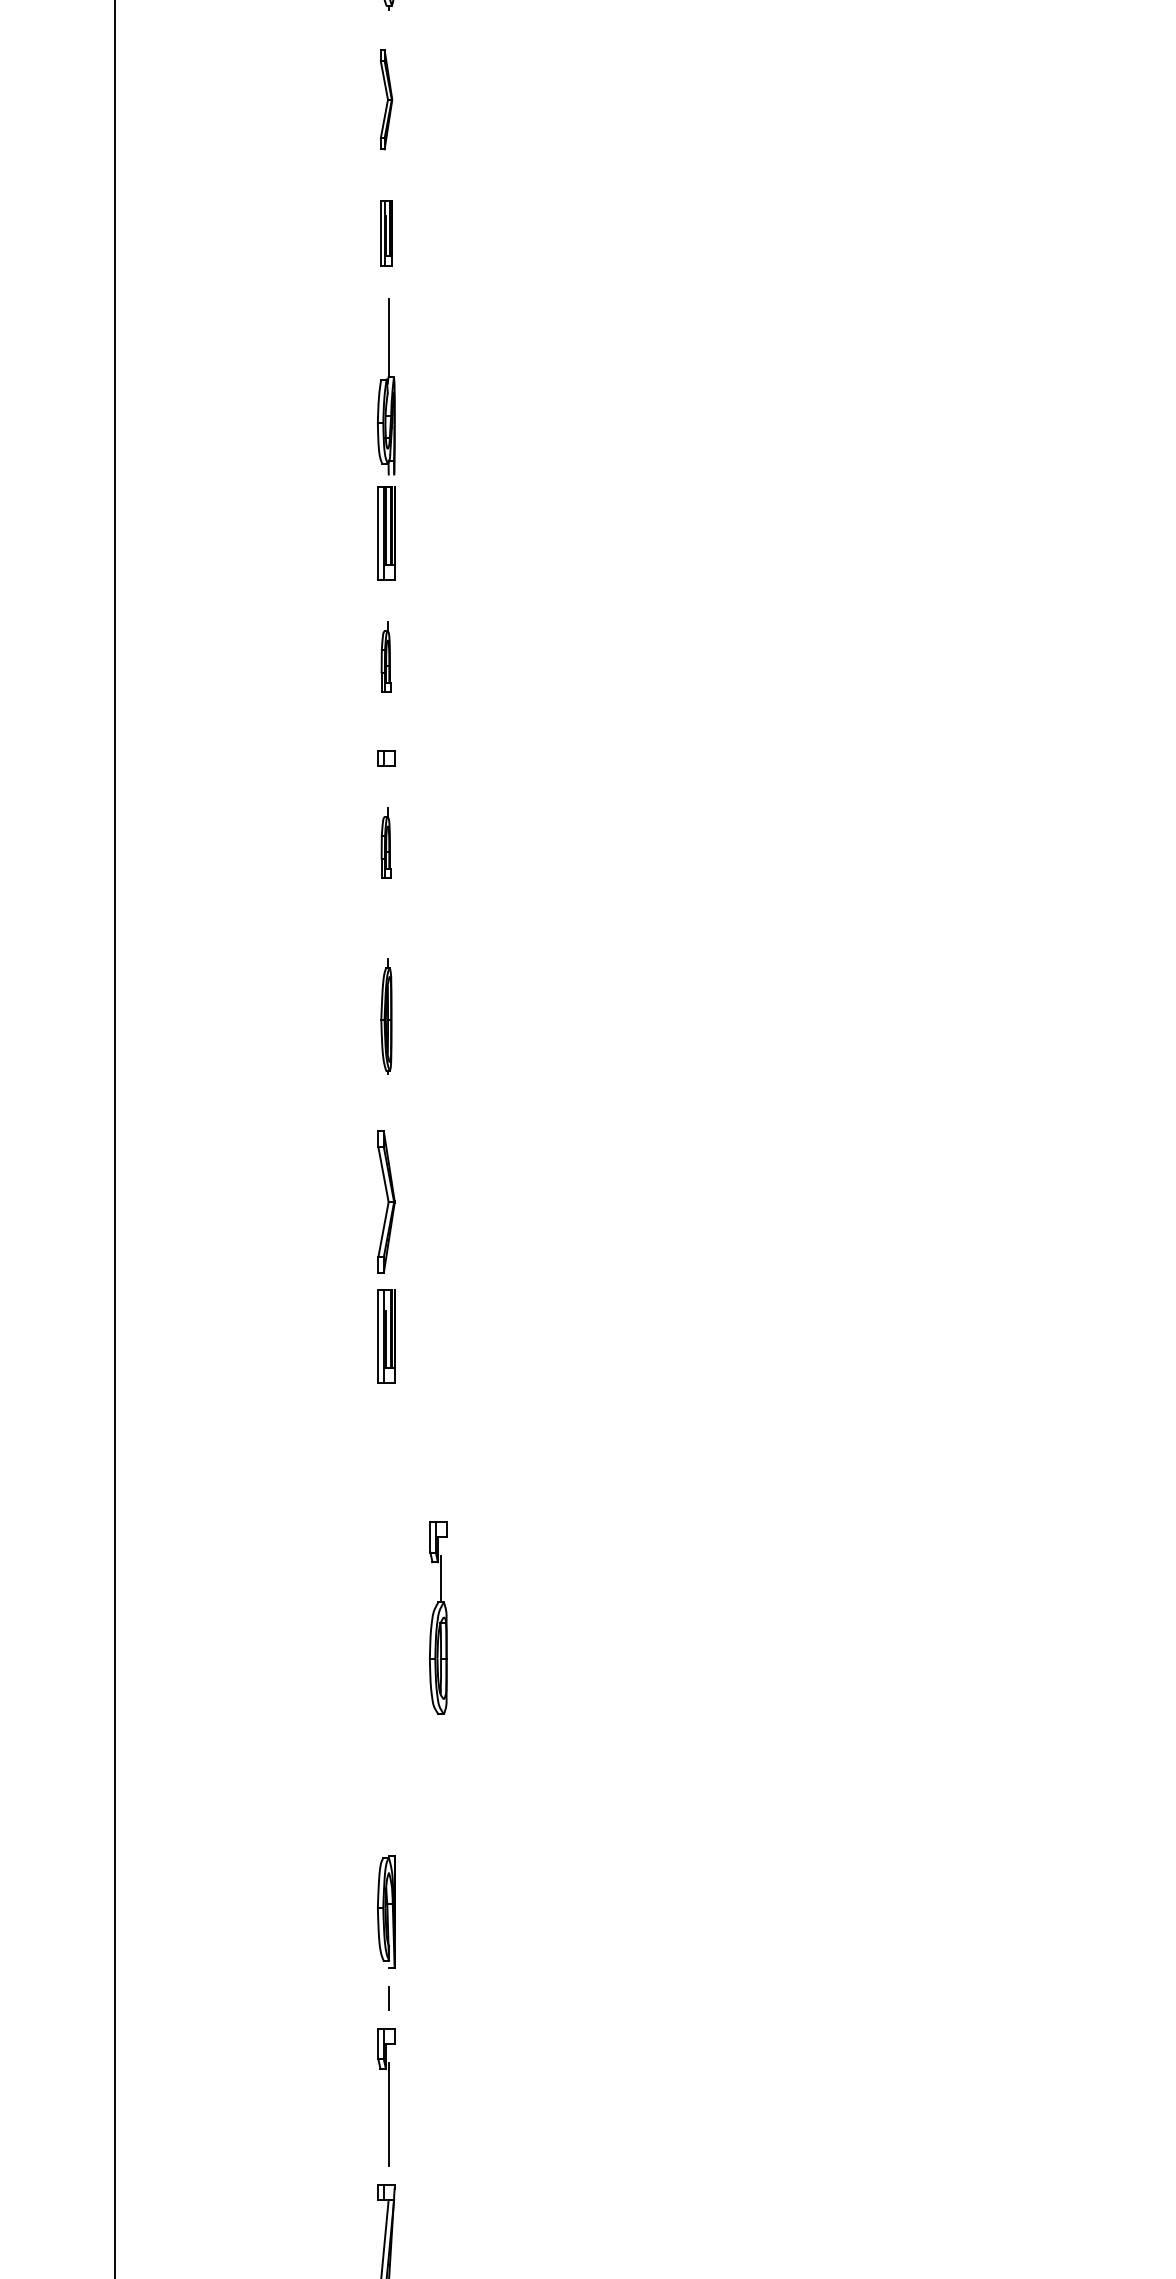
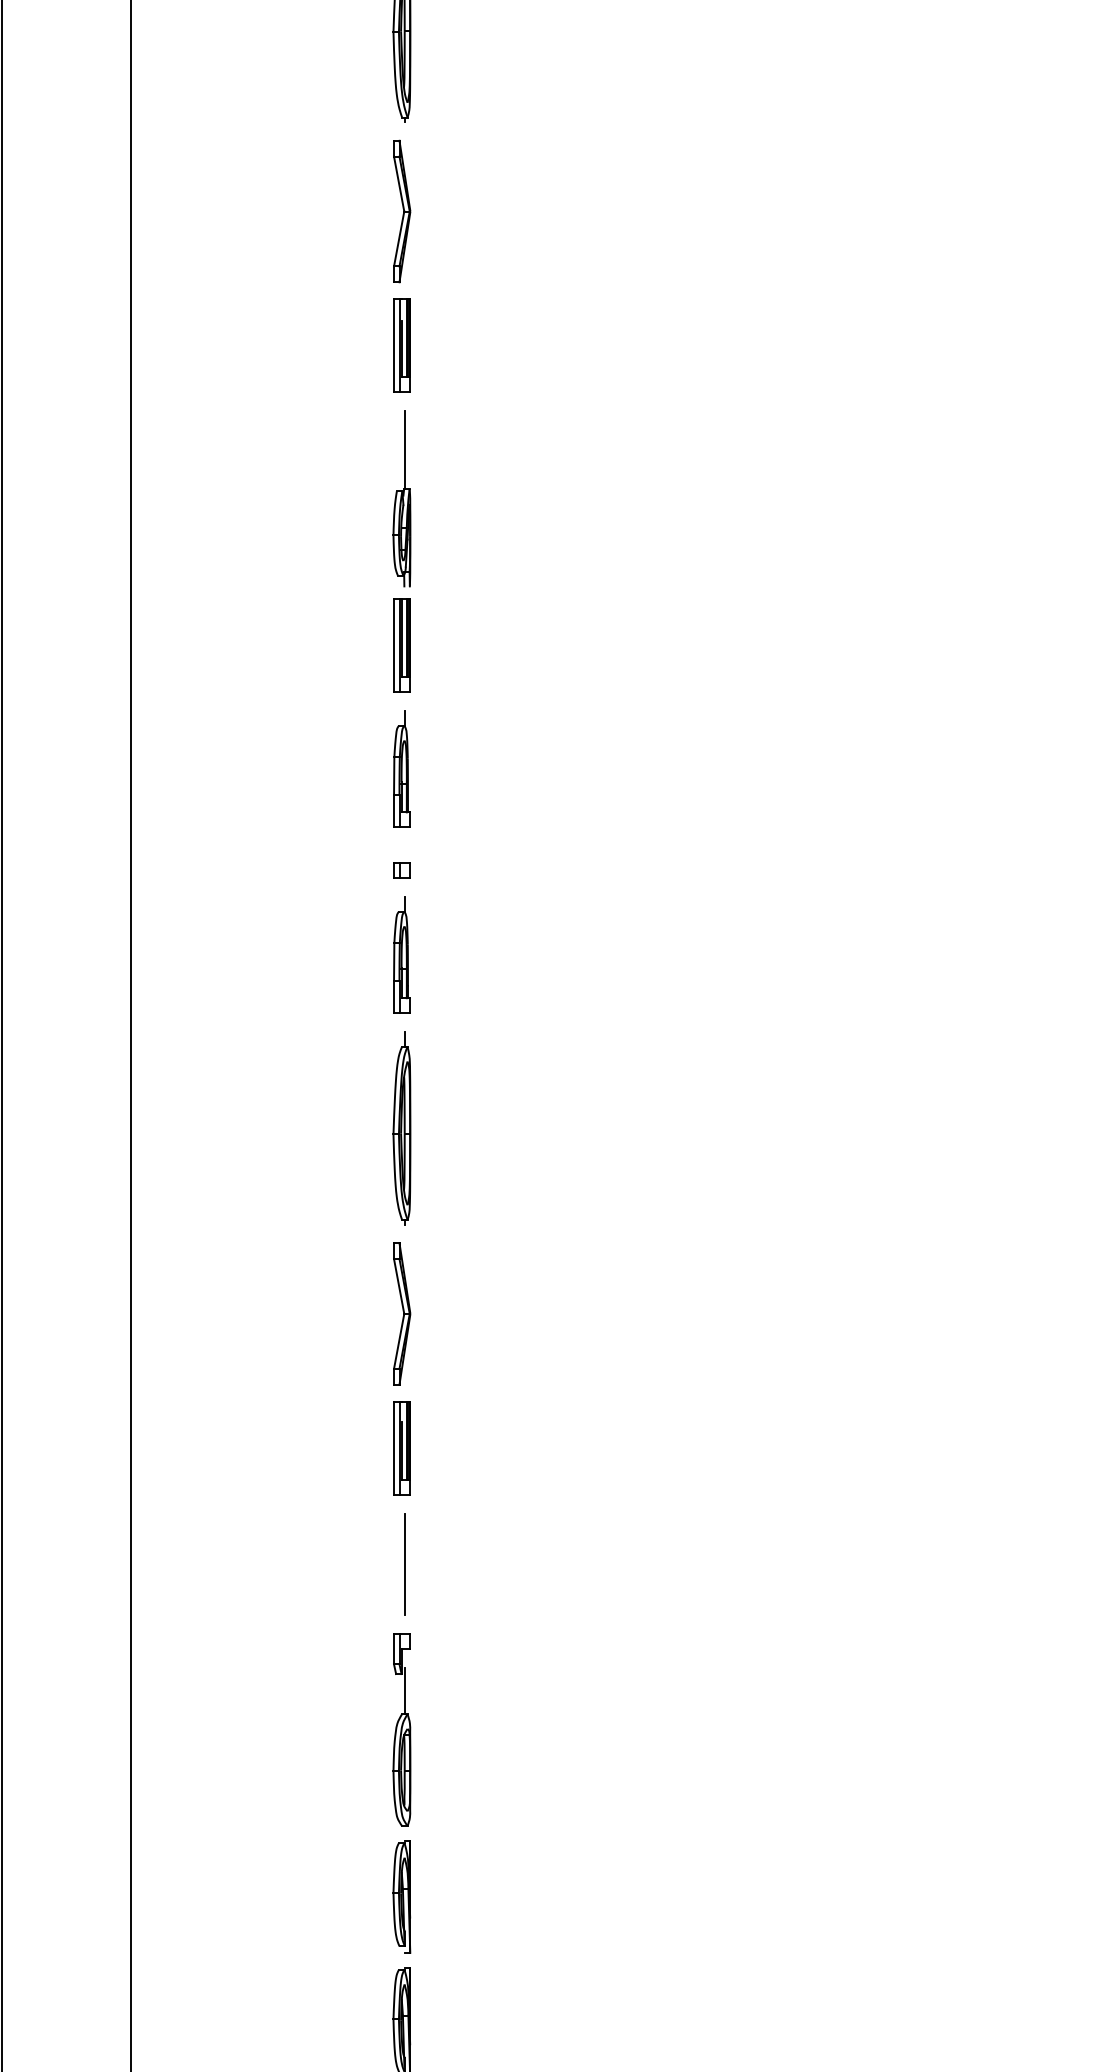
part: (386, 99) -> (402, 211), size x1.43
part: (386, 233) -> (402, 345), size x1.43
part: (386, 656) -> (402, 768), size x1.67
part: (386, 842) -> (402, 954), size x1.67
part: (386, 1016) -> (402, 1128), size x1.67
line: (389, 1451) -> (405, 1563), added
part: (438, 1617) -> (402, 1729), moved
part: (386, 1784) -> (402, 1896), added

